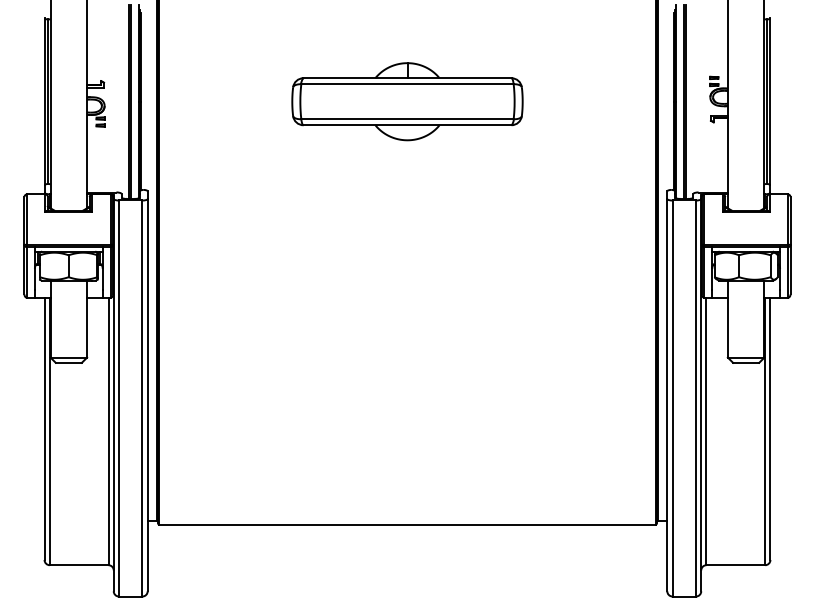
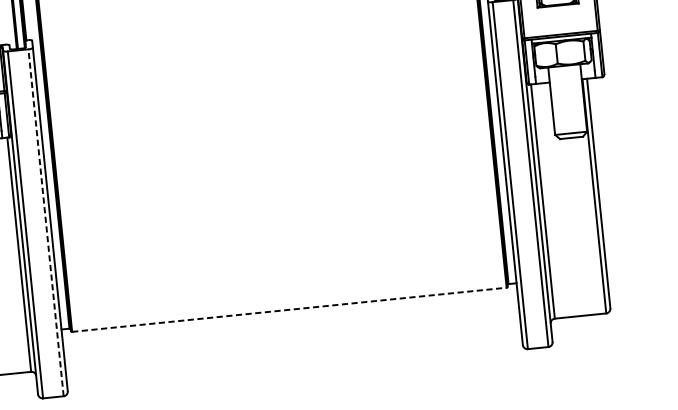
line: (142, 397) -> (45, 221), solid -> dashed
line: (408, 524) -> (290, 309), solid -> dashed

